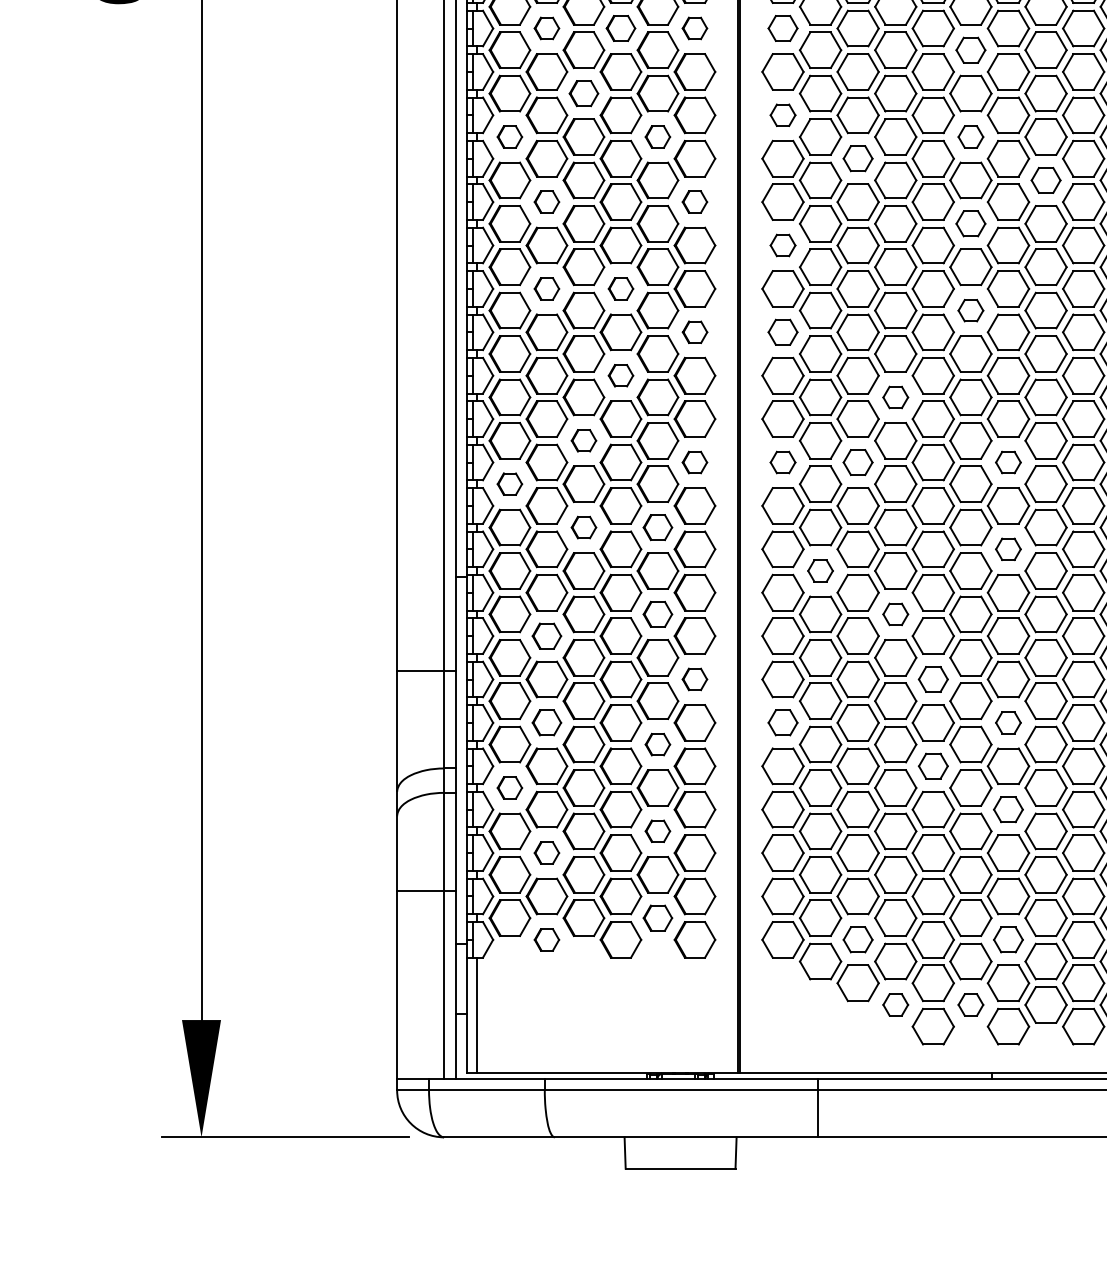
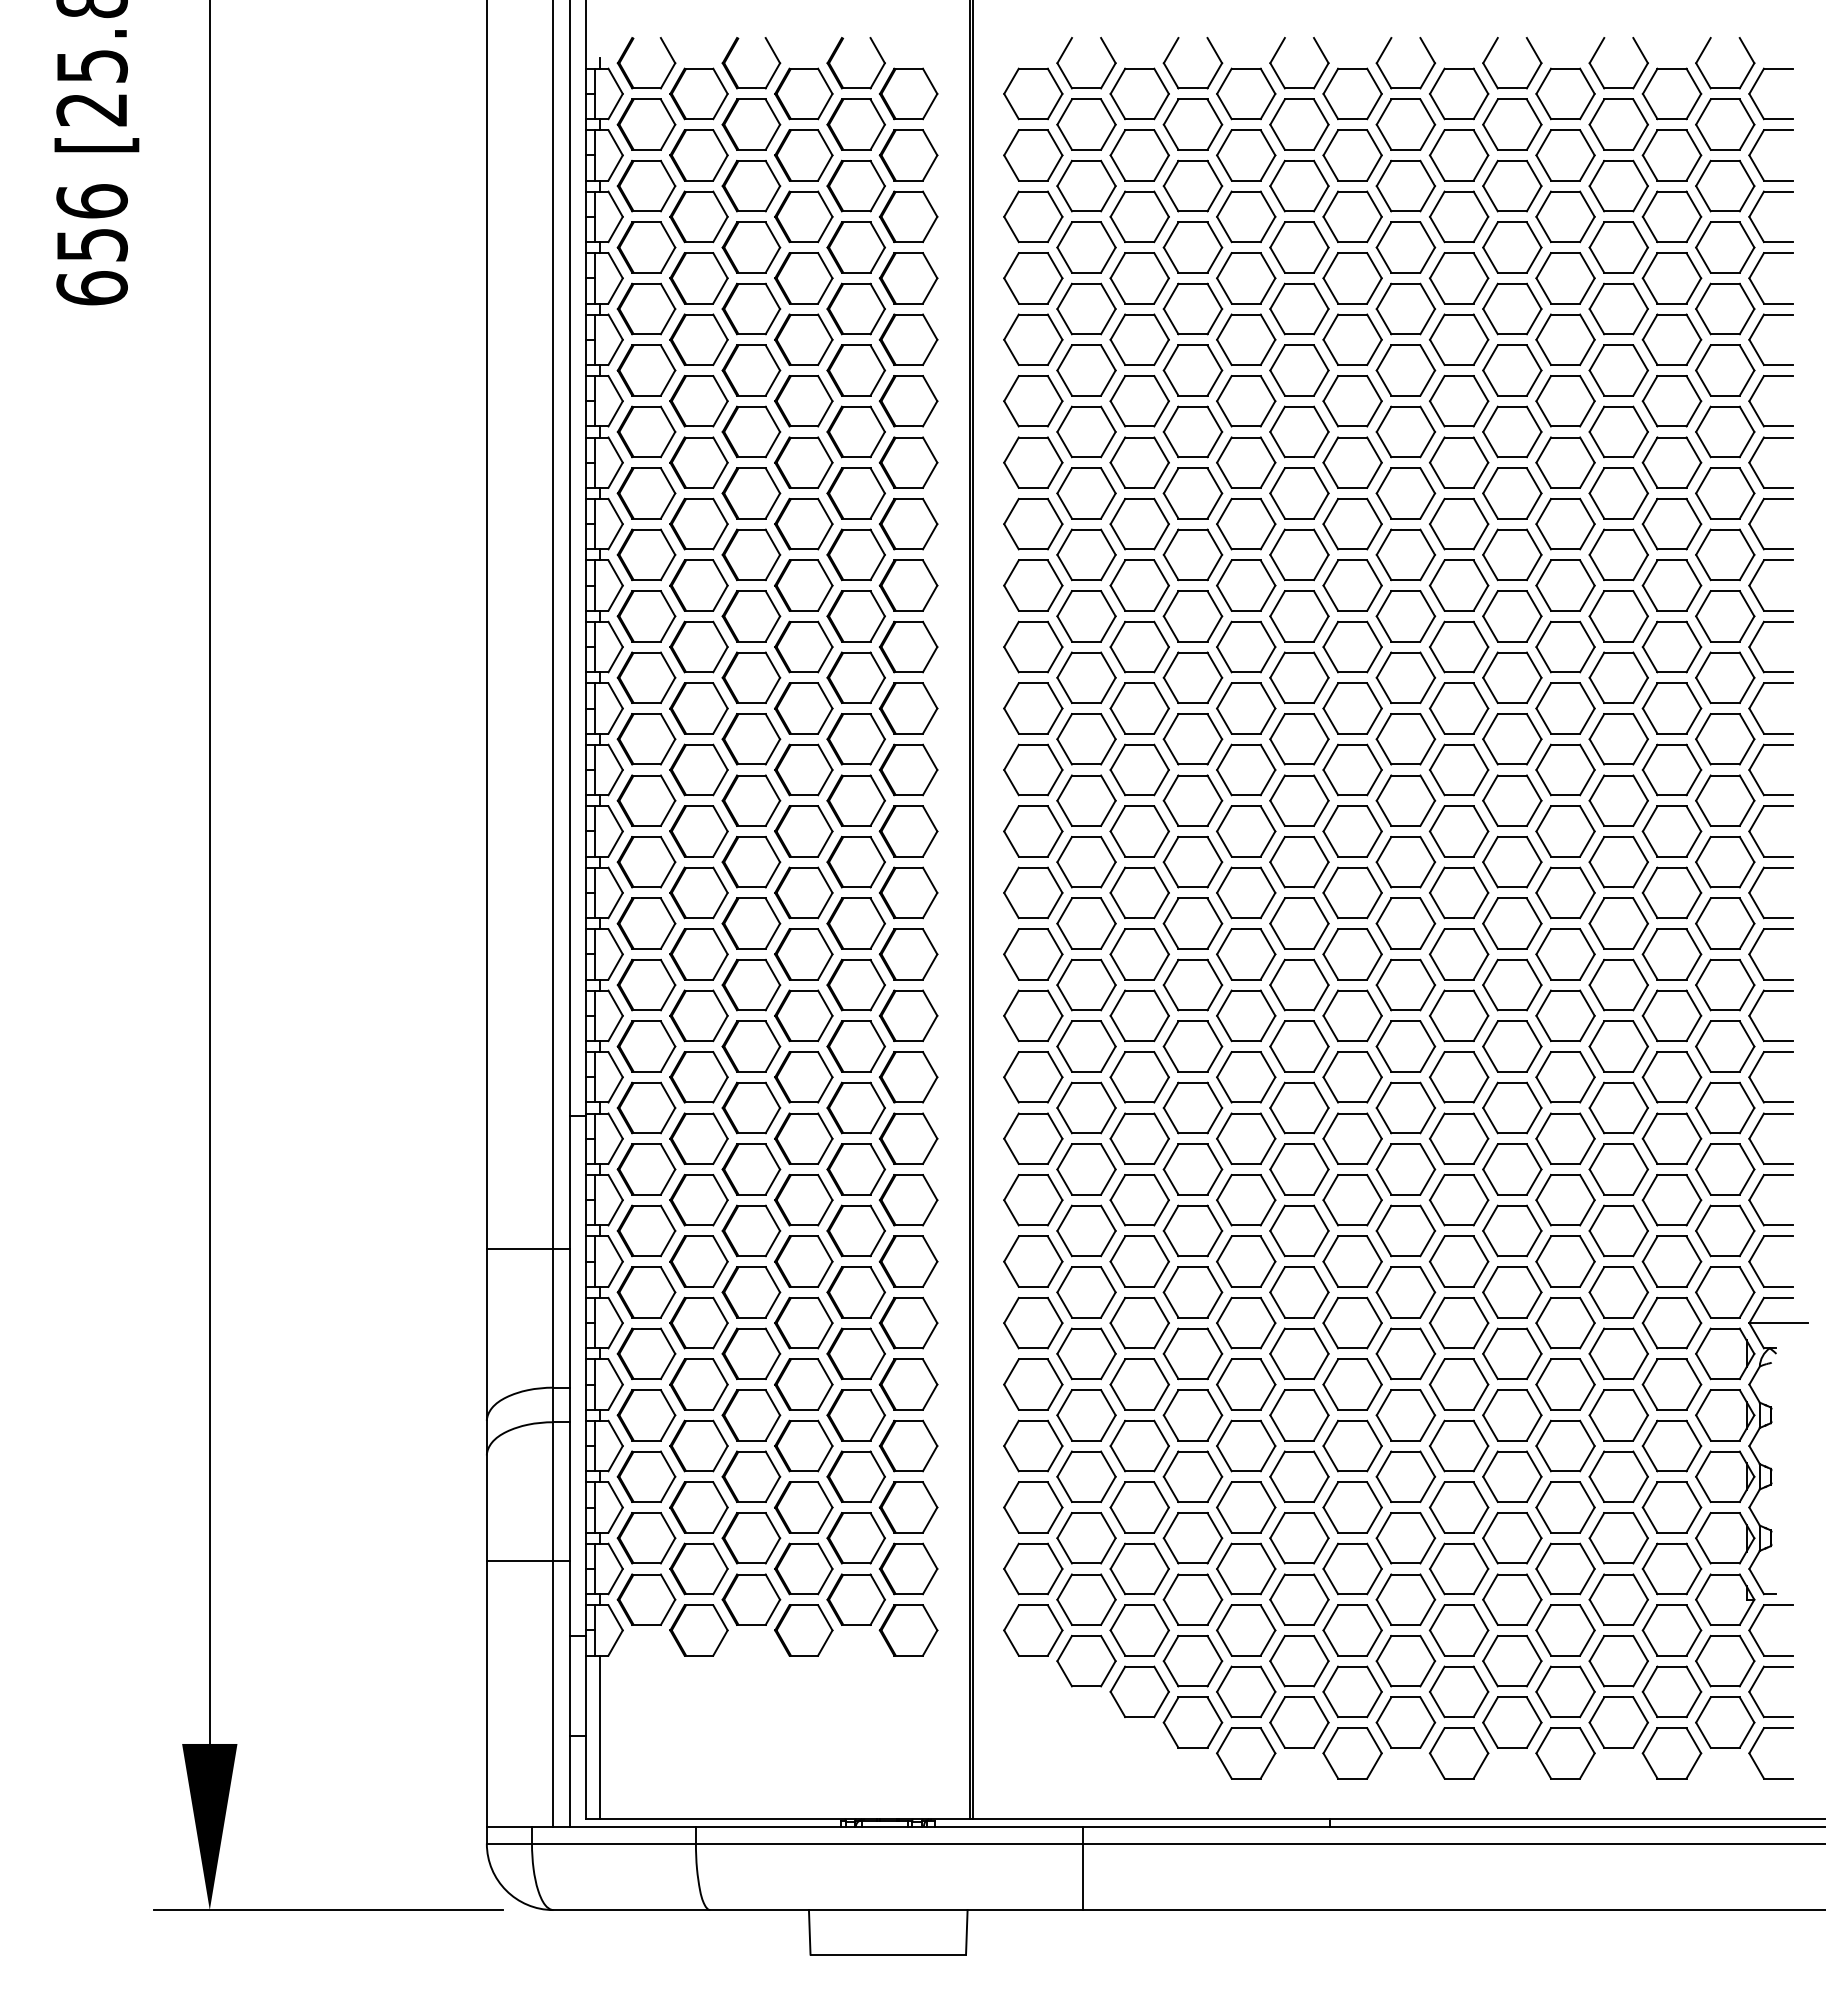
part: (546, 28) -> (698, 339), size x1.67
part: (620, 28) -> (803, 339), size x1.43
part: (694, 28) -> (908, 339), size x1.67
part: (783, 28) -> (1033, 339), size x1.43
part: (970, 50) -> (1299, 370), size x1.43
part: (584, 93) -> (751, 431), size x1.43
part: (783, 115) -> (1033, 462), size x1.67
part: (509, 137) -> (646, 493), size x1.67
part: (657, 137) -> (855, 493), size x1.67
part: (970, 137) -> (1299, 493), size x1.67
part: (857, 158) -> (1139, 523), size x1.43
part: (1045, 180) -> (1405, 554), size x1.43
part: (546, 202) -> (698, 585), size x1.67
part: (694, 202) -> (908, 585), size x1.67
part: (970, 223) -> (1299, 616), size x1.43
part: (783, 245) -> (1033, 646), size x1.67
part: (546, 288) -> (698, 708), size x1.67
part: (620, 288) -> (803, 708), size x1.67
part: (970, 310) -> (1299, 739), size x1.67
part: (694, 331) -> (908, 769), size x1.67
part: (783, 331) -> (1033, 769), size x1.43
part: (620, 375) -> (803, 831), size x1.67
part: (895, 397) -> (1192, 862), size x1.67
part: (584, 440) -> (751, 923), size x1.67
part: (694, 462) -> (908, 954), size x1.67
part: (783, 462) -> (1033, 954), size x1.67
part: (857, 462) -> (1139, 954), size x1.43
part: (1008, 462) -> (1352, 954), size x1.67
part: (509, 483) -> (646, 984), size x1.67
part: (584, 527) -> (751, 1046), size x1.67
part: (657, 527) -> (855, 1046), size x1.43
part: (1008, 549) -> (1352, 1077), size x1.67
part: (820, 570) -> (1086, 1107), size x1.67
part: (657, 614) -> (855, 1169), size x1.43
part: (895, 614) -> (1192, 1169), size x1.67
part: (546, 636) -> (698, 1200), size x1.43
part: (694, 679) -> (908, 1261), size x1.67
part: (933, 679) -> (1246, 1261), size x1.43
part: (546, 722) -> (698, 1322), size x1.43
part: (783, 722) -> (1033, 1322), size x1.43
part: (1008, 722) -> (1352, 1322), size x1.67
part: (657, 744) -> (855, 1353), size x1.67
part: (933, 766) -> (1246, 1384), size x1.43
part: (509, 788) -> (646, 1415), size x1.67
part: (1008, 809) -> (1352, 1445), size x1.43
part: (657, 831) -> (855, 1476), size x1.67
part: (546, 853) -> (698, 1507), size x1.67
part: (657, 918) -> (855, 1599), size x1.43
part: (546, 939) -> (698, 1630), size x1.67
part: (857, 939) -> (1139, 1630), size x1.43
part: (1008, 939) -> (1352, 1630), size x1.43
part: (895, 1004) -> (1192, 1722), size x1.67
part: (970, 1004) -> (1299, 1722), size x1.67

